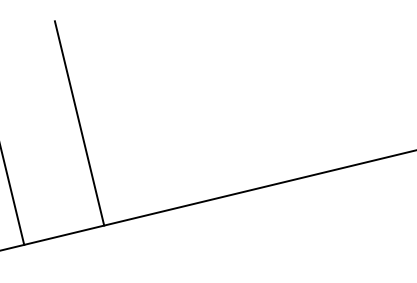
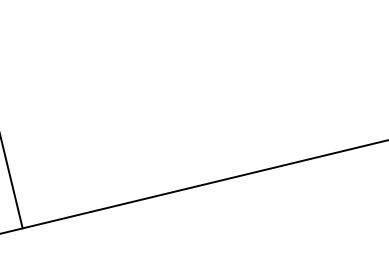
line: (79, 122) -> (74, 114), removed

